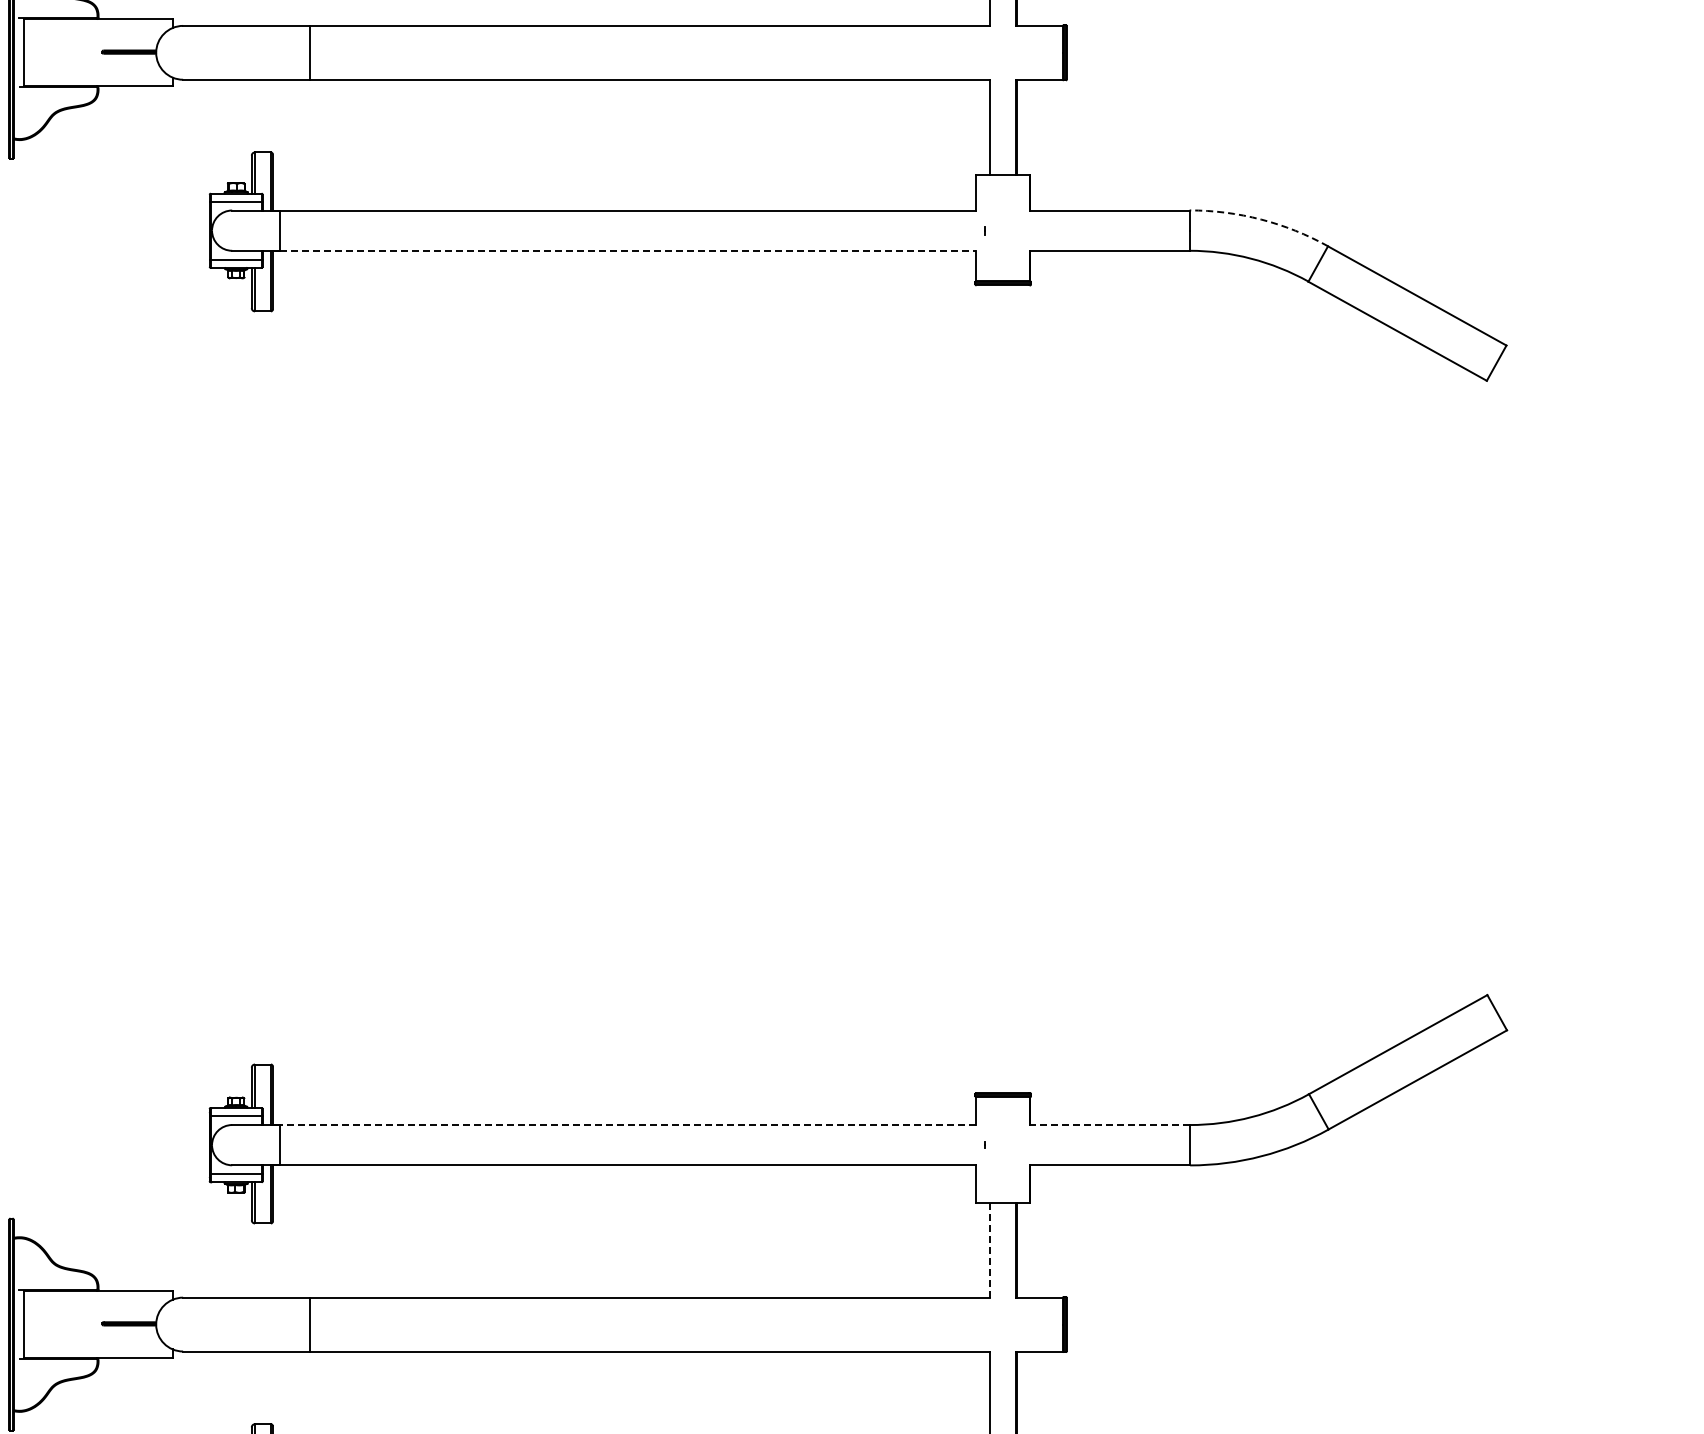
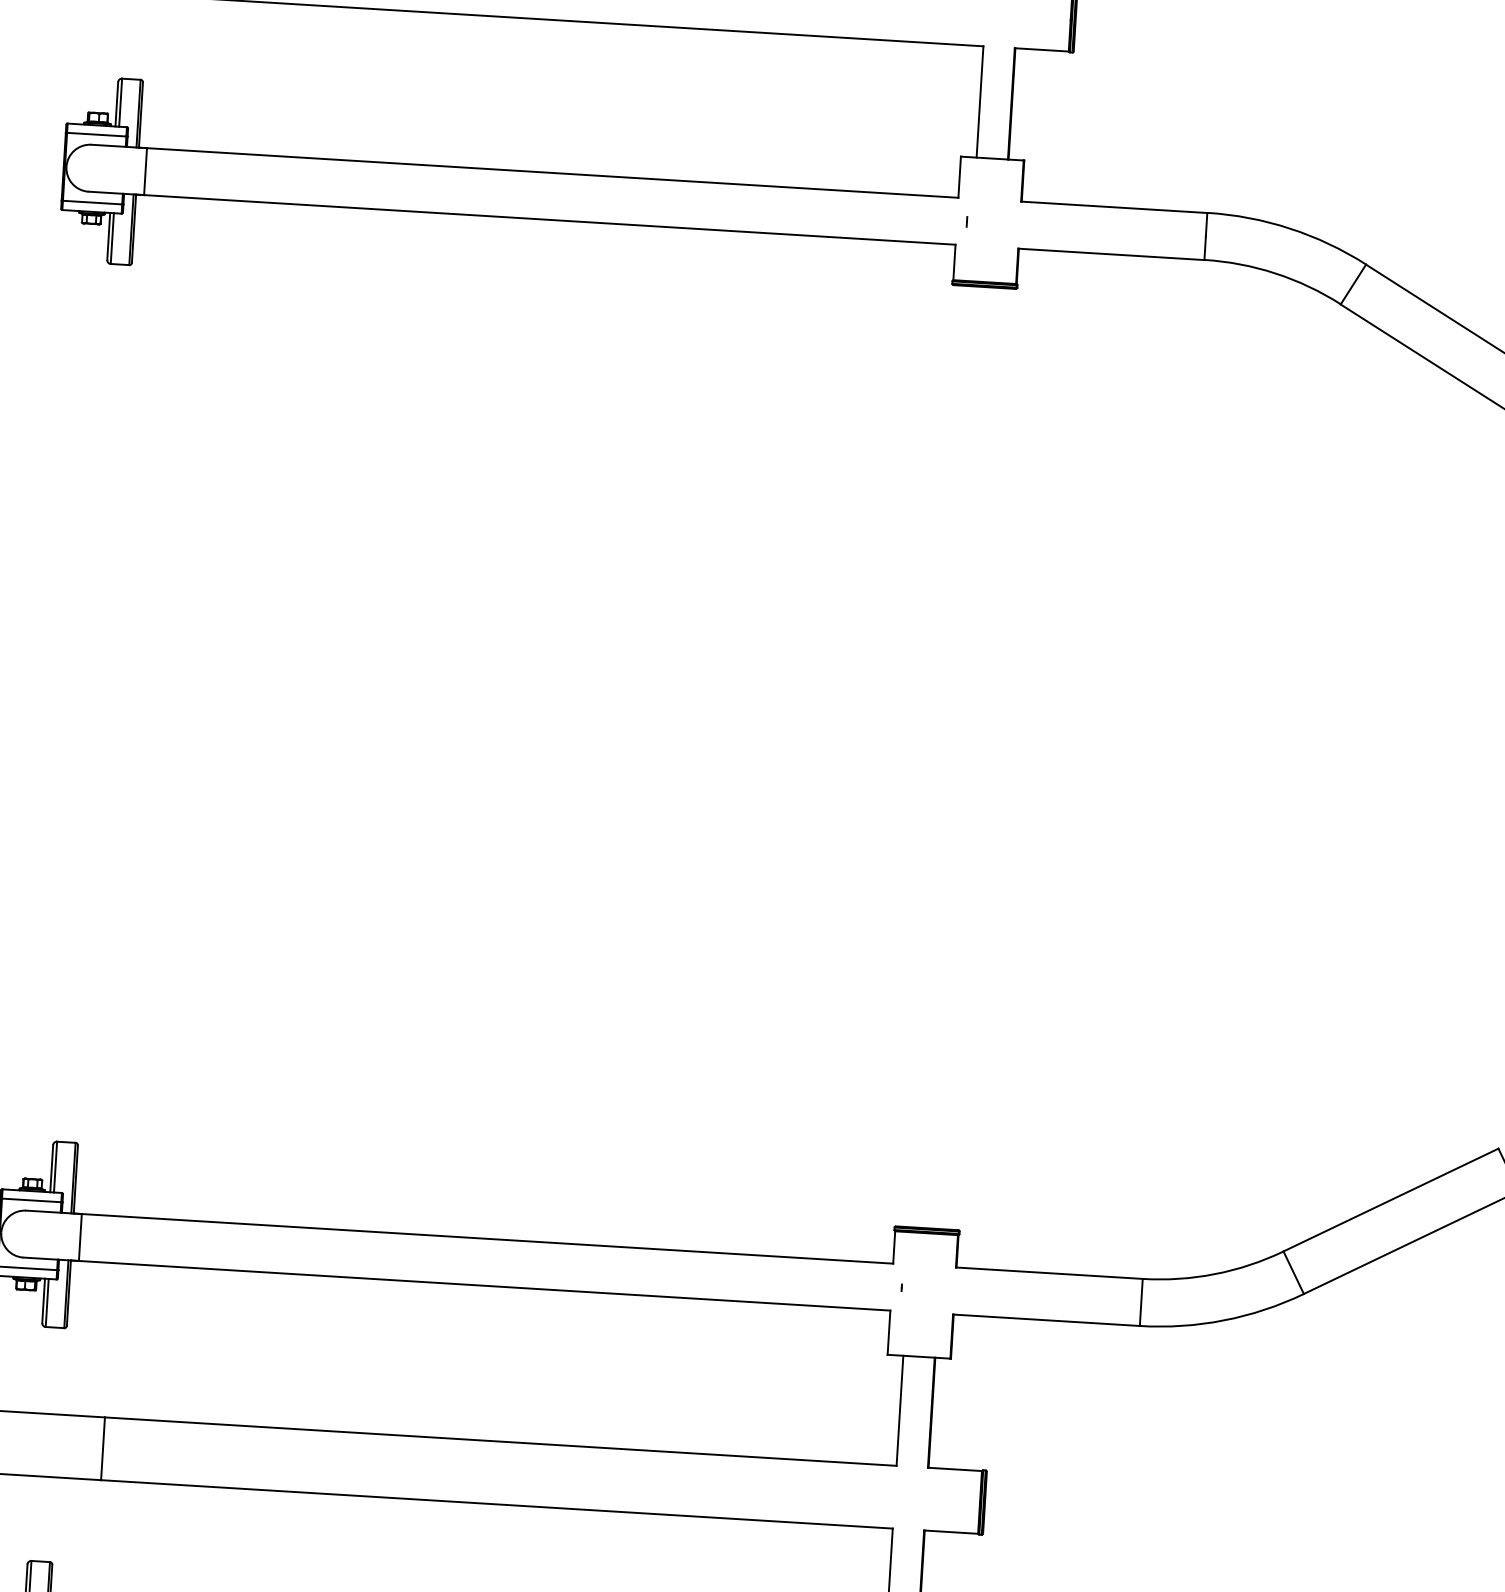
arc: (1261, 219) -> (1290, 228), dashed -> solid
line: (628, 250) -> (550, 219), dashed -> solid
line: (627, 1125) -> (486, 1239), dashed -> solid
line: (1109, 1125) -> (1048, 1273), dashed -> solid
line: (989, 1250) -> (899, 1410), dashed -> solid

